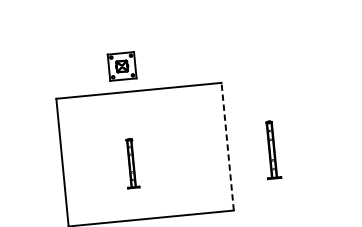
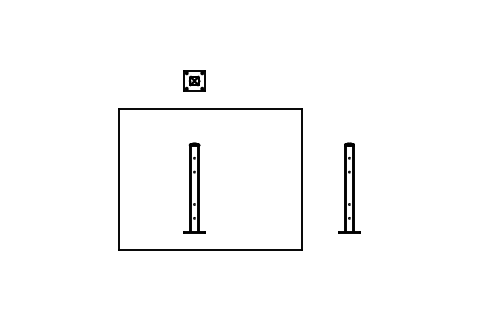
part: (122, 66) -> (194, 80), size x0.71
line: (227, 146) -> (301, 179), dashed -> solid
part: (271, 149) -> (349, 187), size x1.43
part: (131, 162) -> (194, 187), size x1.67

